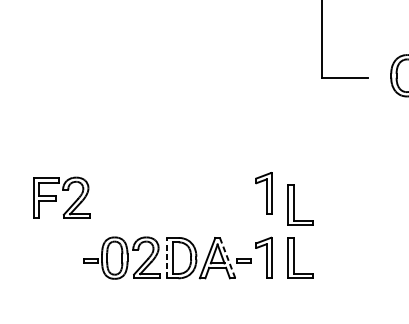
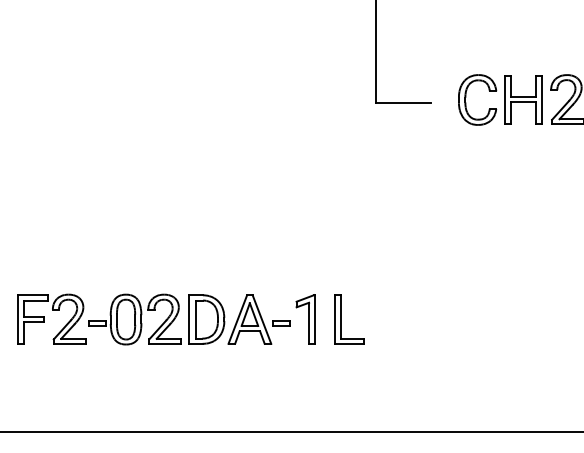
part: (263, 193) -> (305, 241), removed
part: (56, 197) -> (44, 318), moved
part: (293, 204) -> (341, 255), removed
line: (167, 258) -> (189, 319), dashed -> solid
line: (227, 258) -> (261, 319), dashed -> solid

